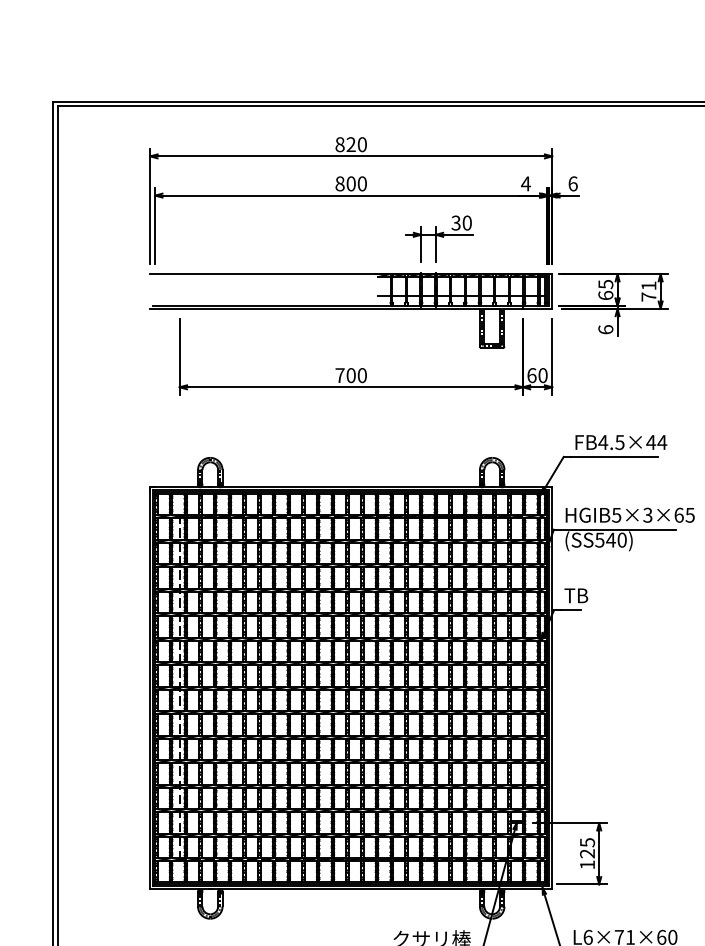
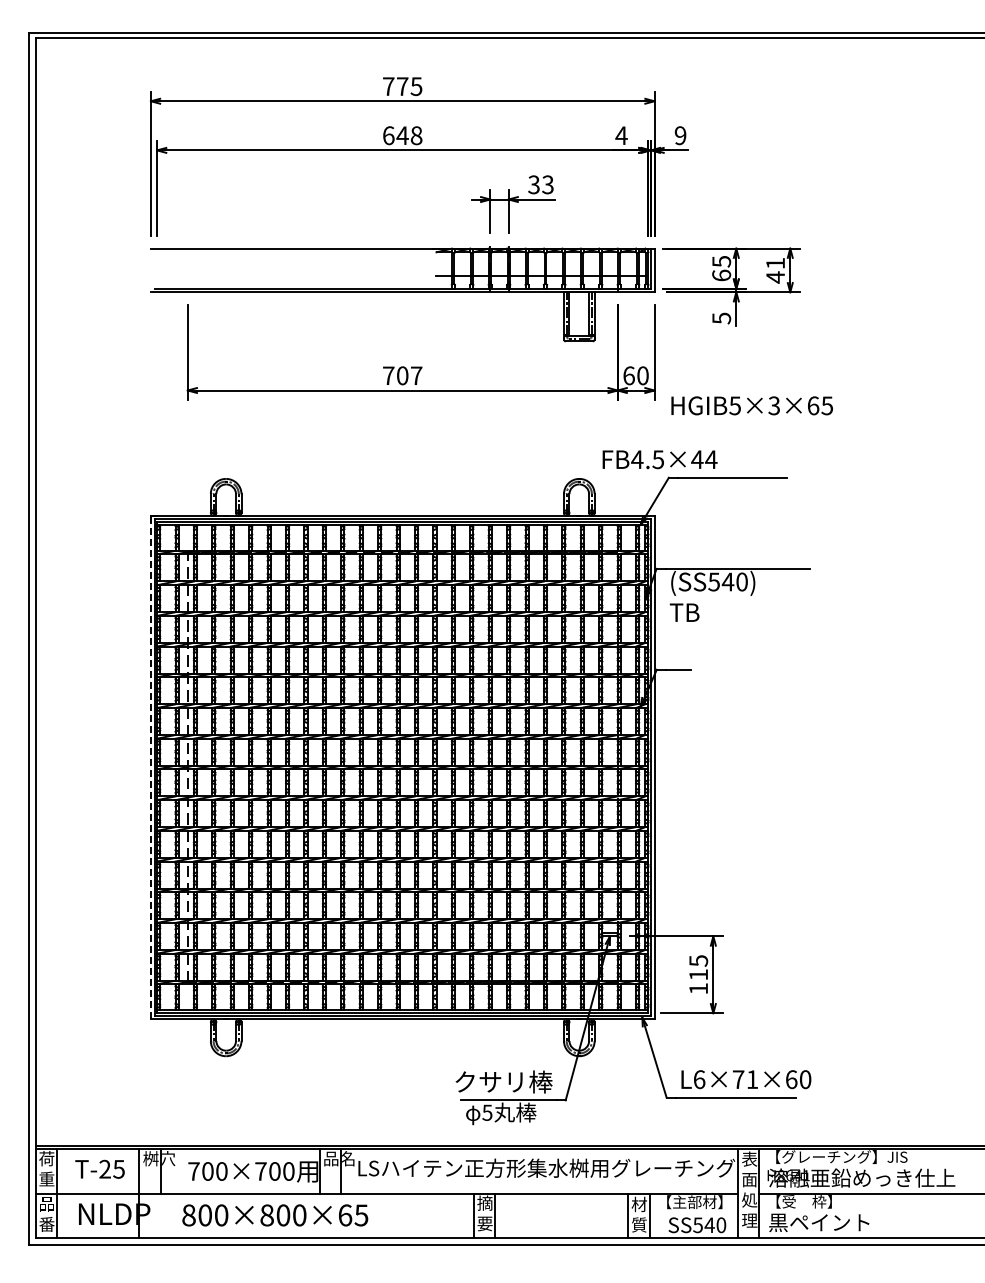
text: (351, 144) -> (402, 86), 820 -> 775
text: (351, 183) -> (402, 135), 800 -> 648
text: (573, 183) -> (680, 135), 6 -> 9
text: (466, 222) -> (547, 184), 30 -> 33
text: (648, 297) -> (775, 277), 71 -> 41
text: (605, 329) -> (721, 318), 6 -> 5
text: (362, 375) -> (416, 375), 700 -> 707
text: (620, 442) -> (659, 459), moved
text: (629, 515) -> (751, 405), moved
text: (576, 595) -> (684, 612), moved
line: (149, 688) -> (150, 767), solid -> dashed
text: (587, 853) -> (698, 974), 125 -> 115

